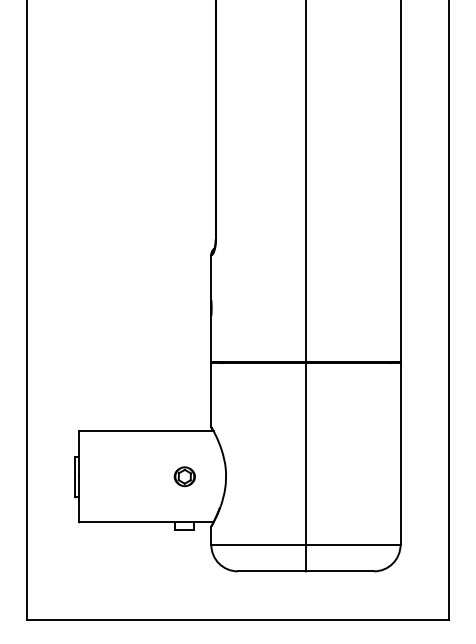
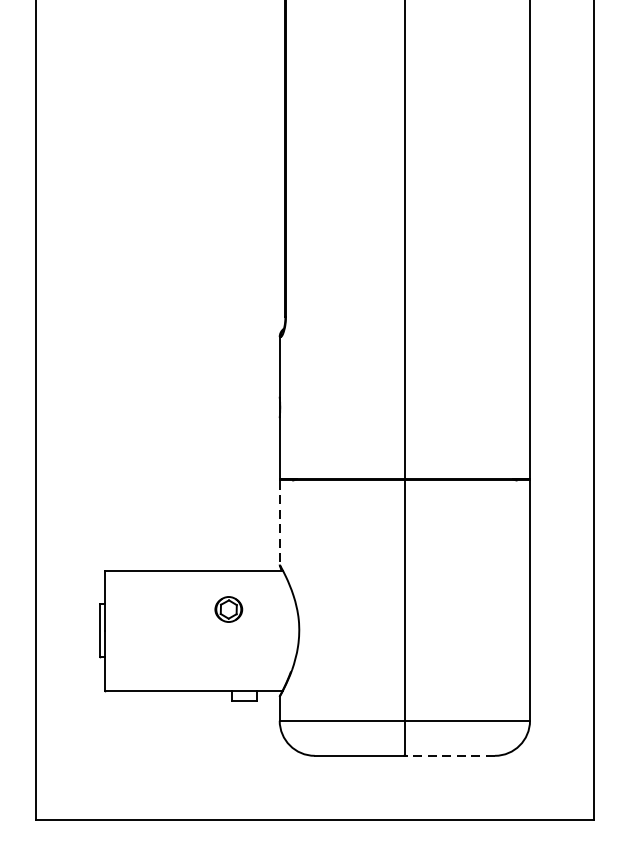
line: (211, 395) -> (279, 523), solid -> dashed
part: (184, 476) -> (228, 609), moved
line: (339, 571) -> (449, 755), solid -> dashed

